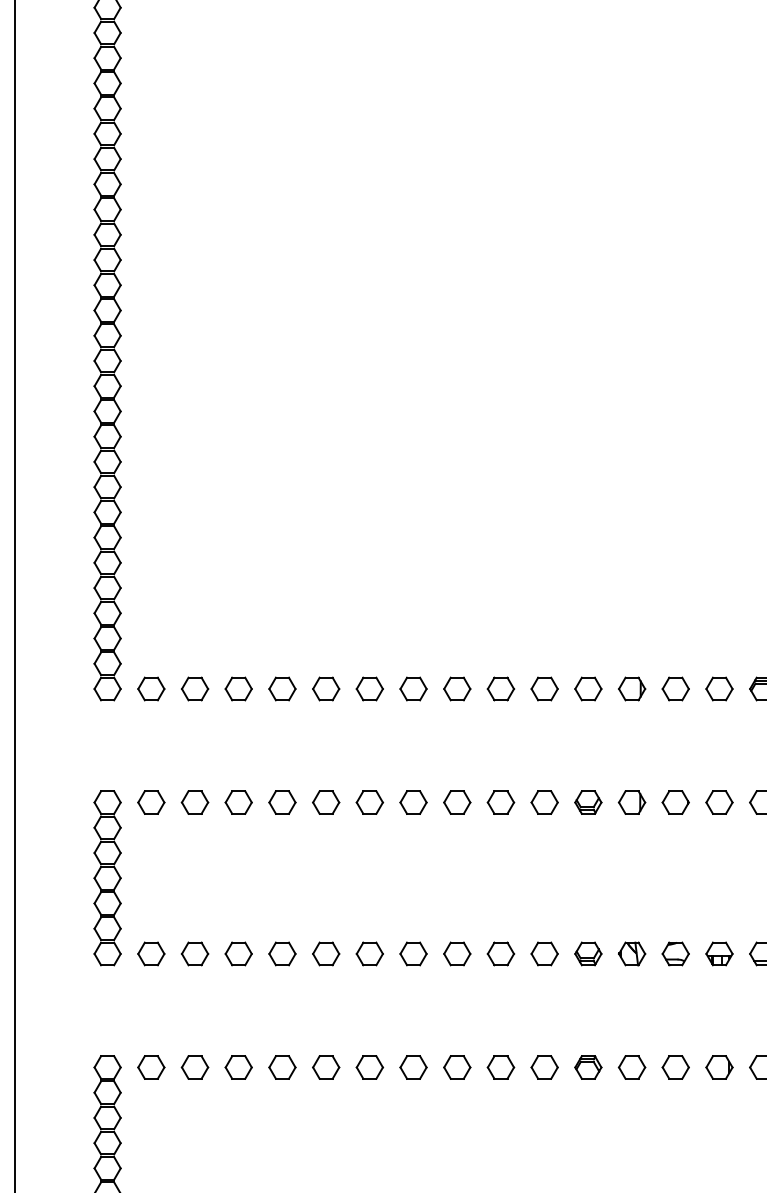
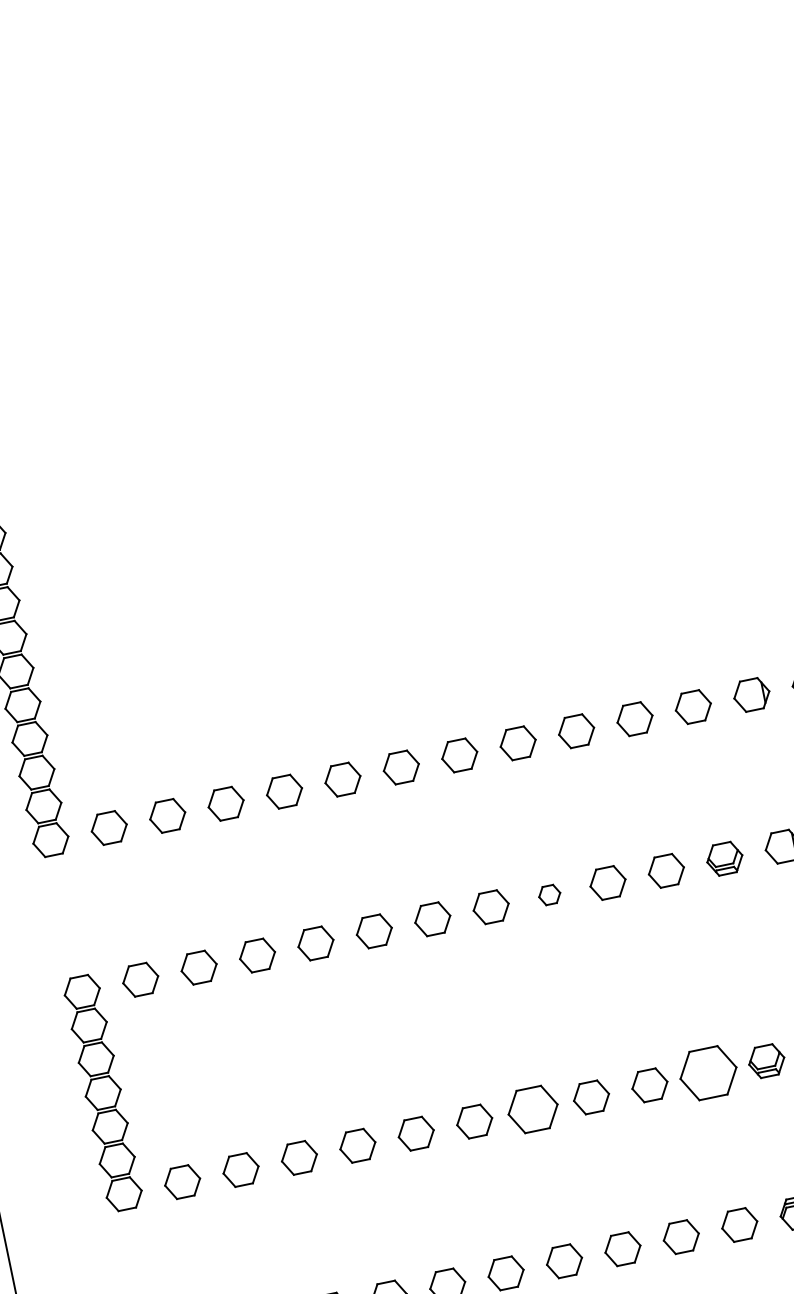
part: (457, 802) -> (549, 894), size x0.6
part: (413, 953) -> (532, 1108), size x1.4
part: (544, 953) -> (707, 1072), size x1.6

